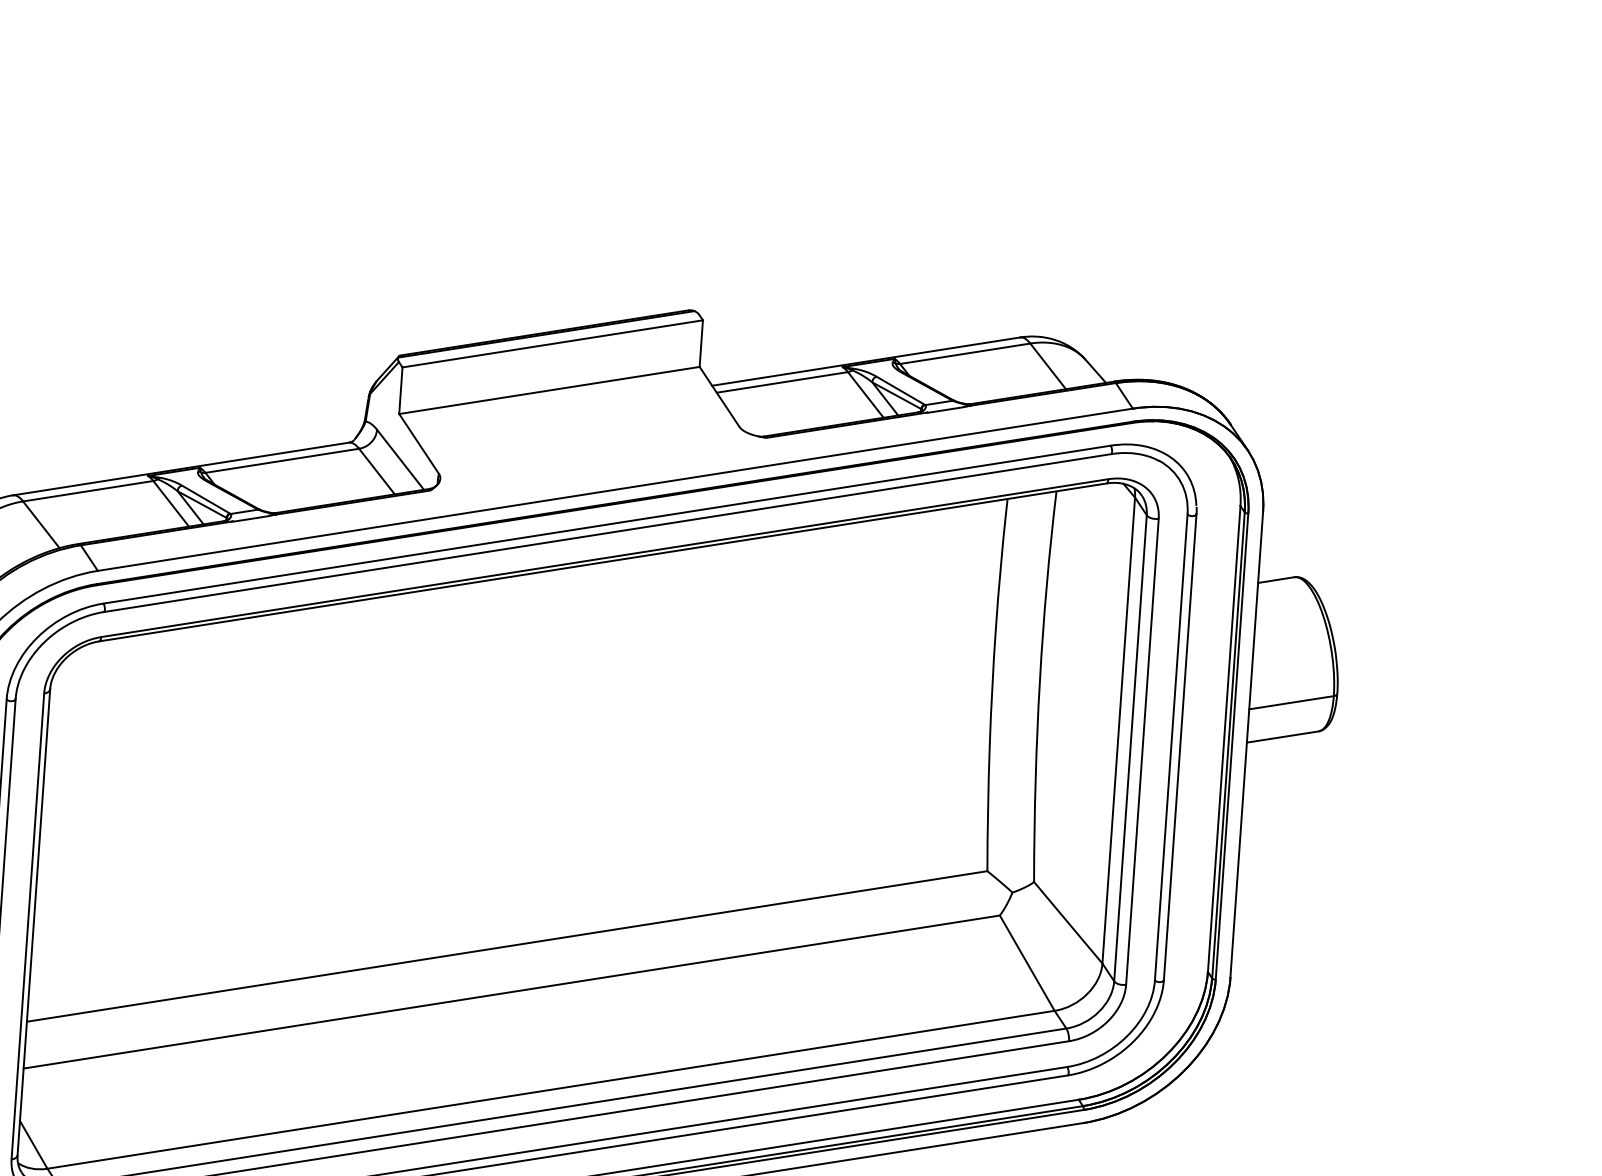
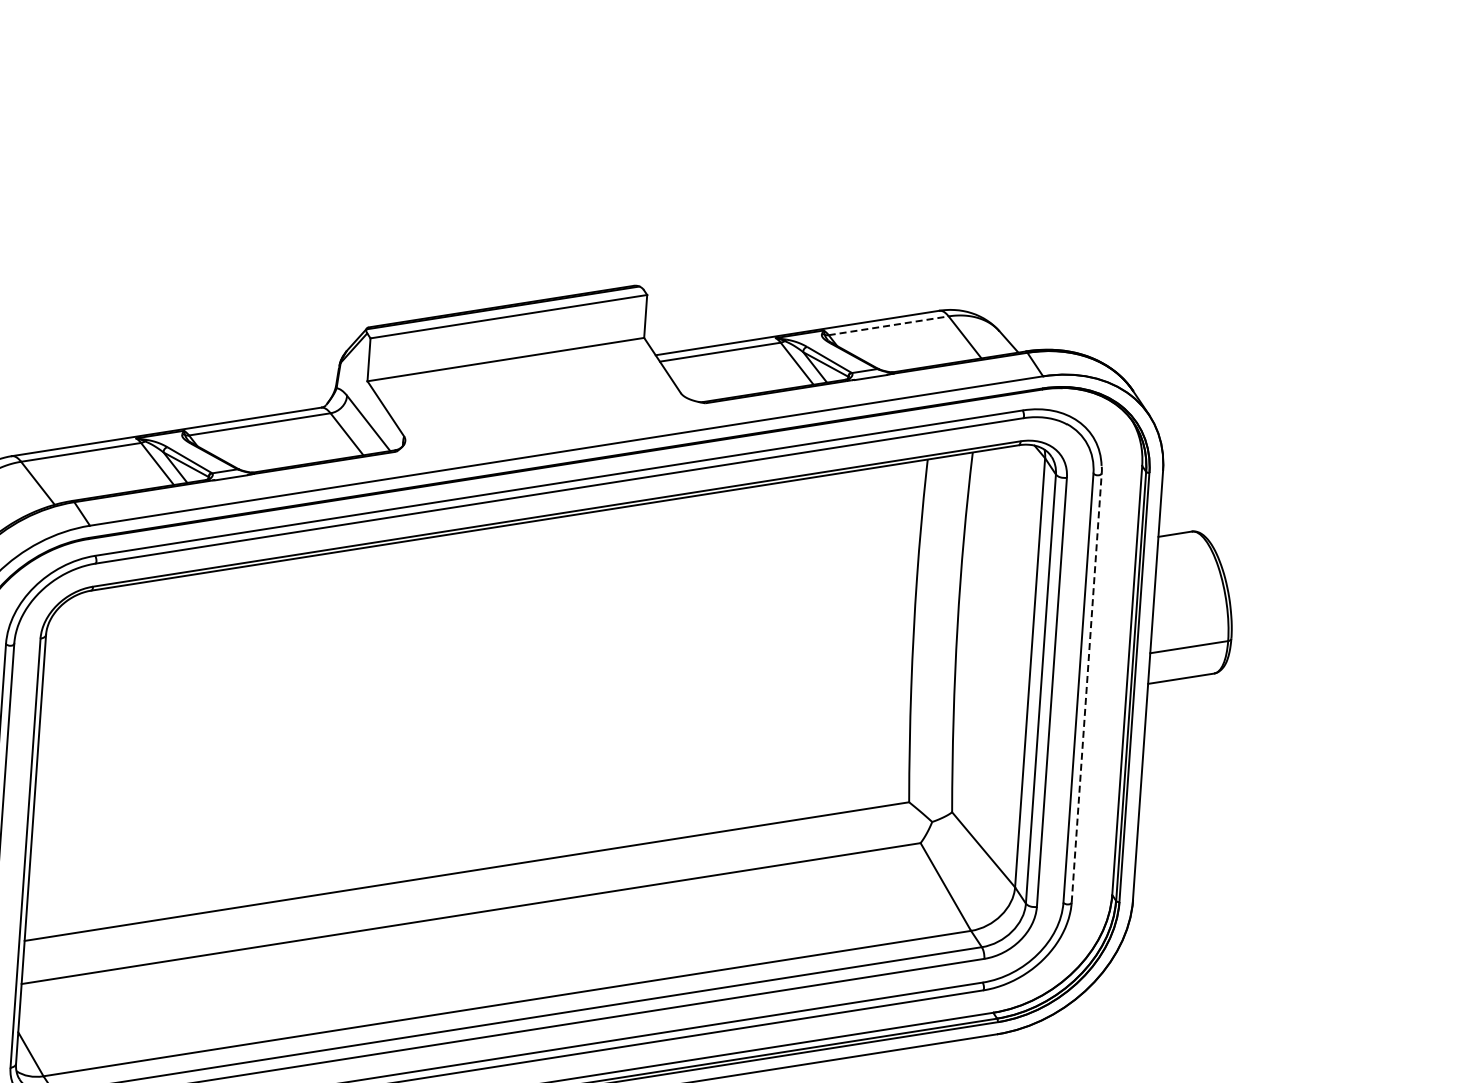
line: (964, 353) -> (888, 325), solid -> dashed
line: (1179, 746) -> (1086, 687), solid -> dashed

